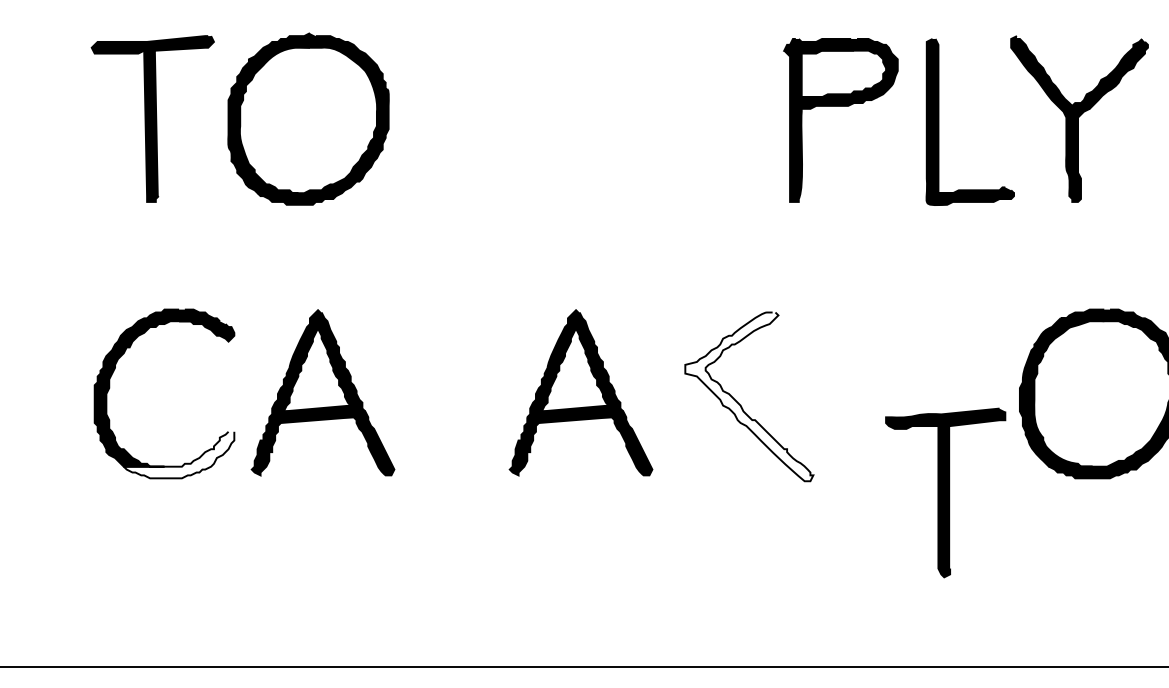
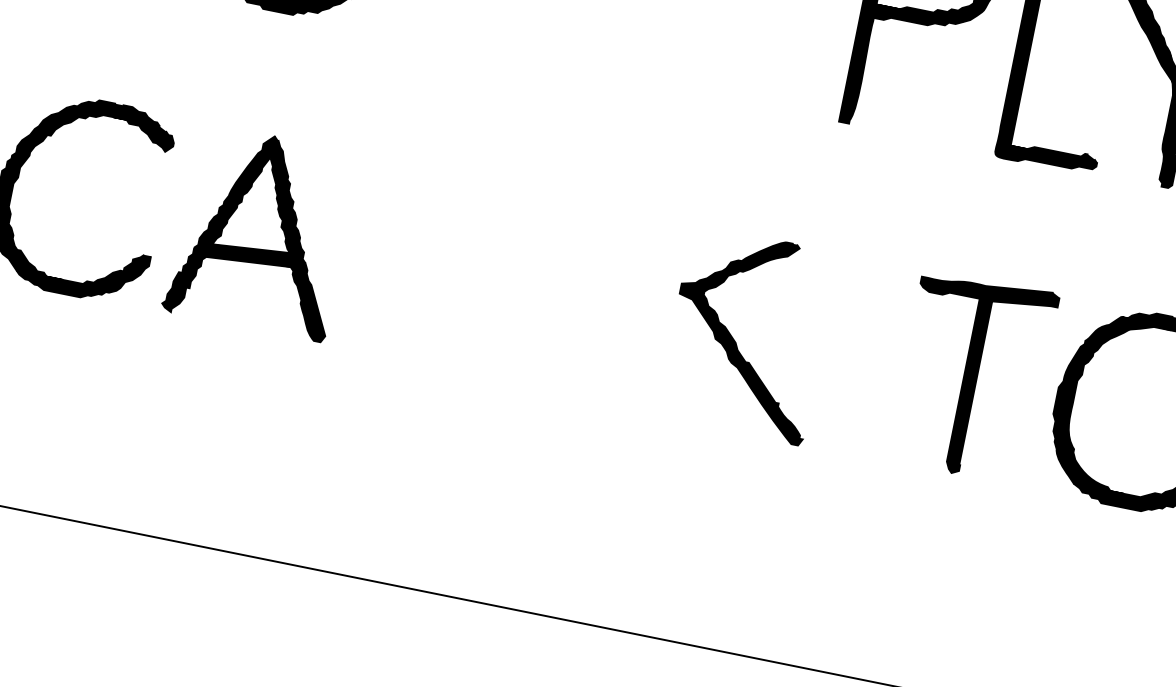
part: (580, 392) -> (555, 291), removed
fill: (749, 396) -> (747, 334), added
fill: (178, 454) -> (81, 269), added
part: (945, 492) -> (972, 376), moved

